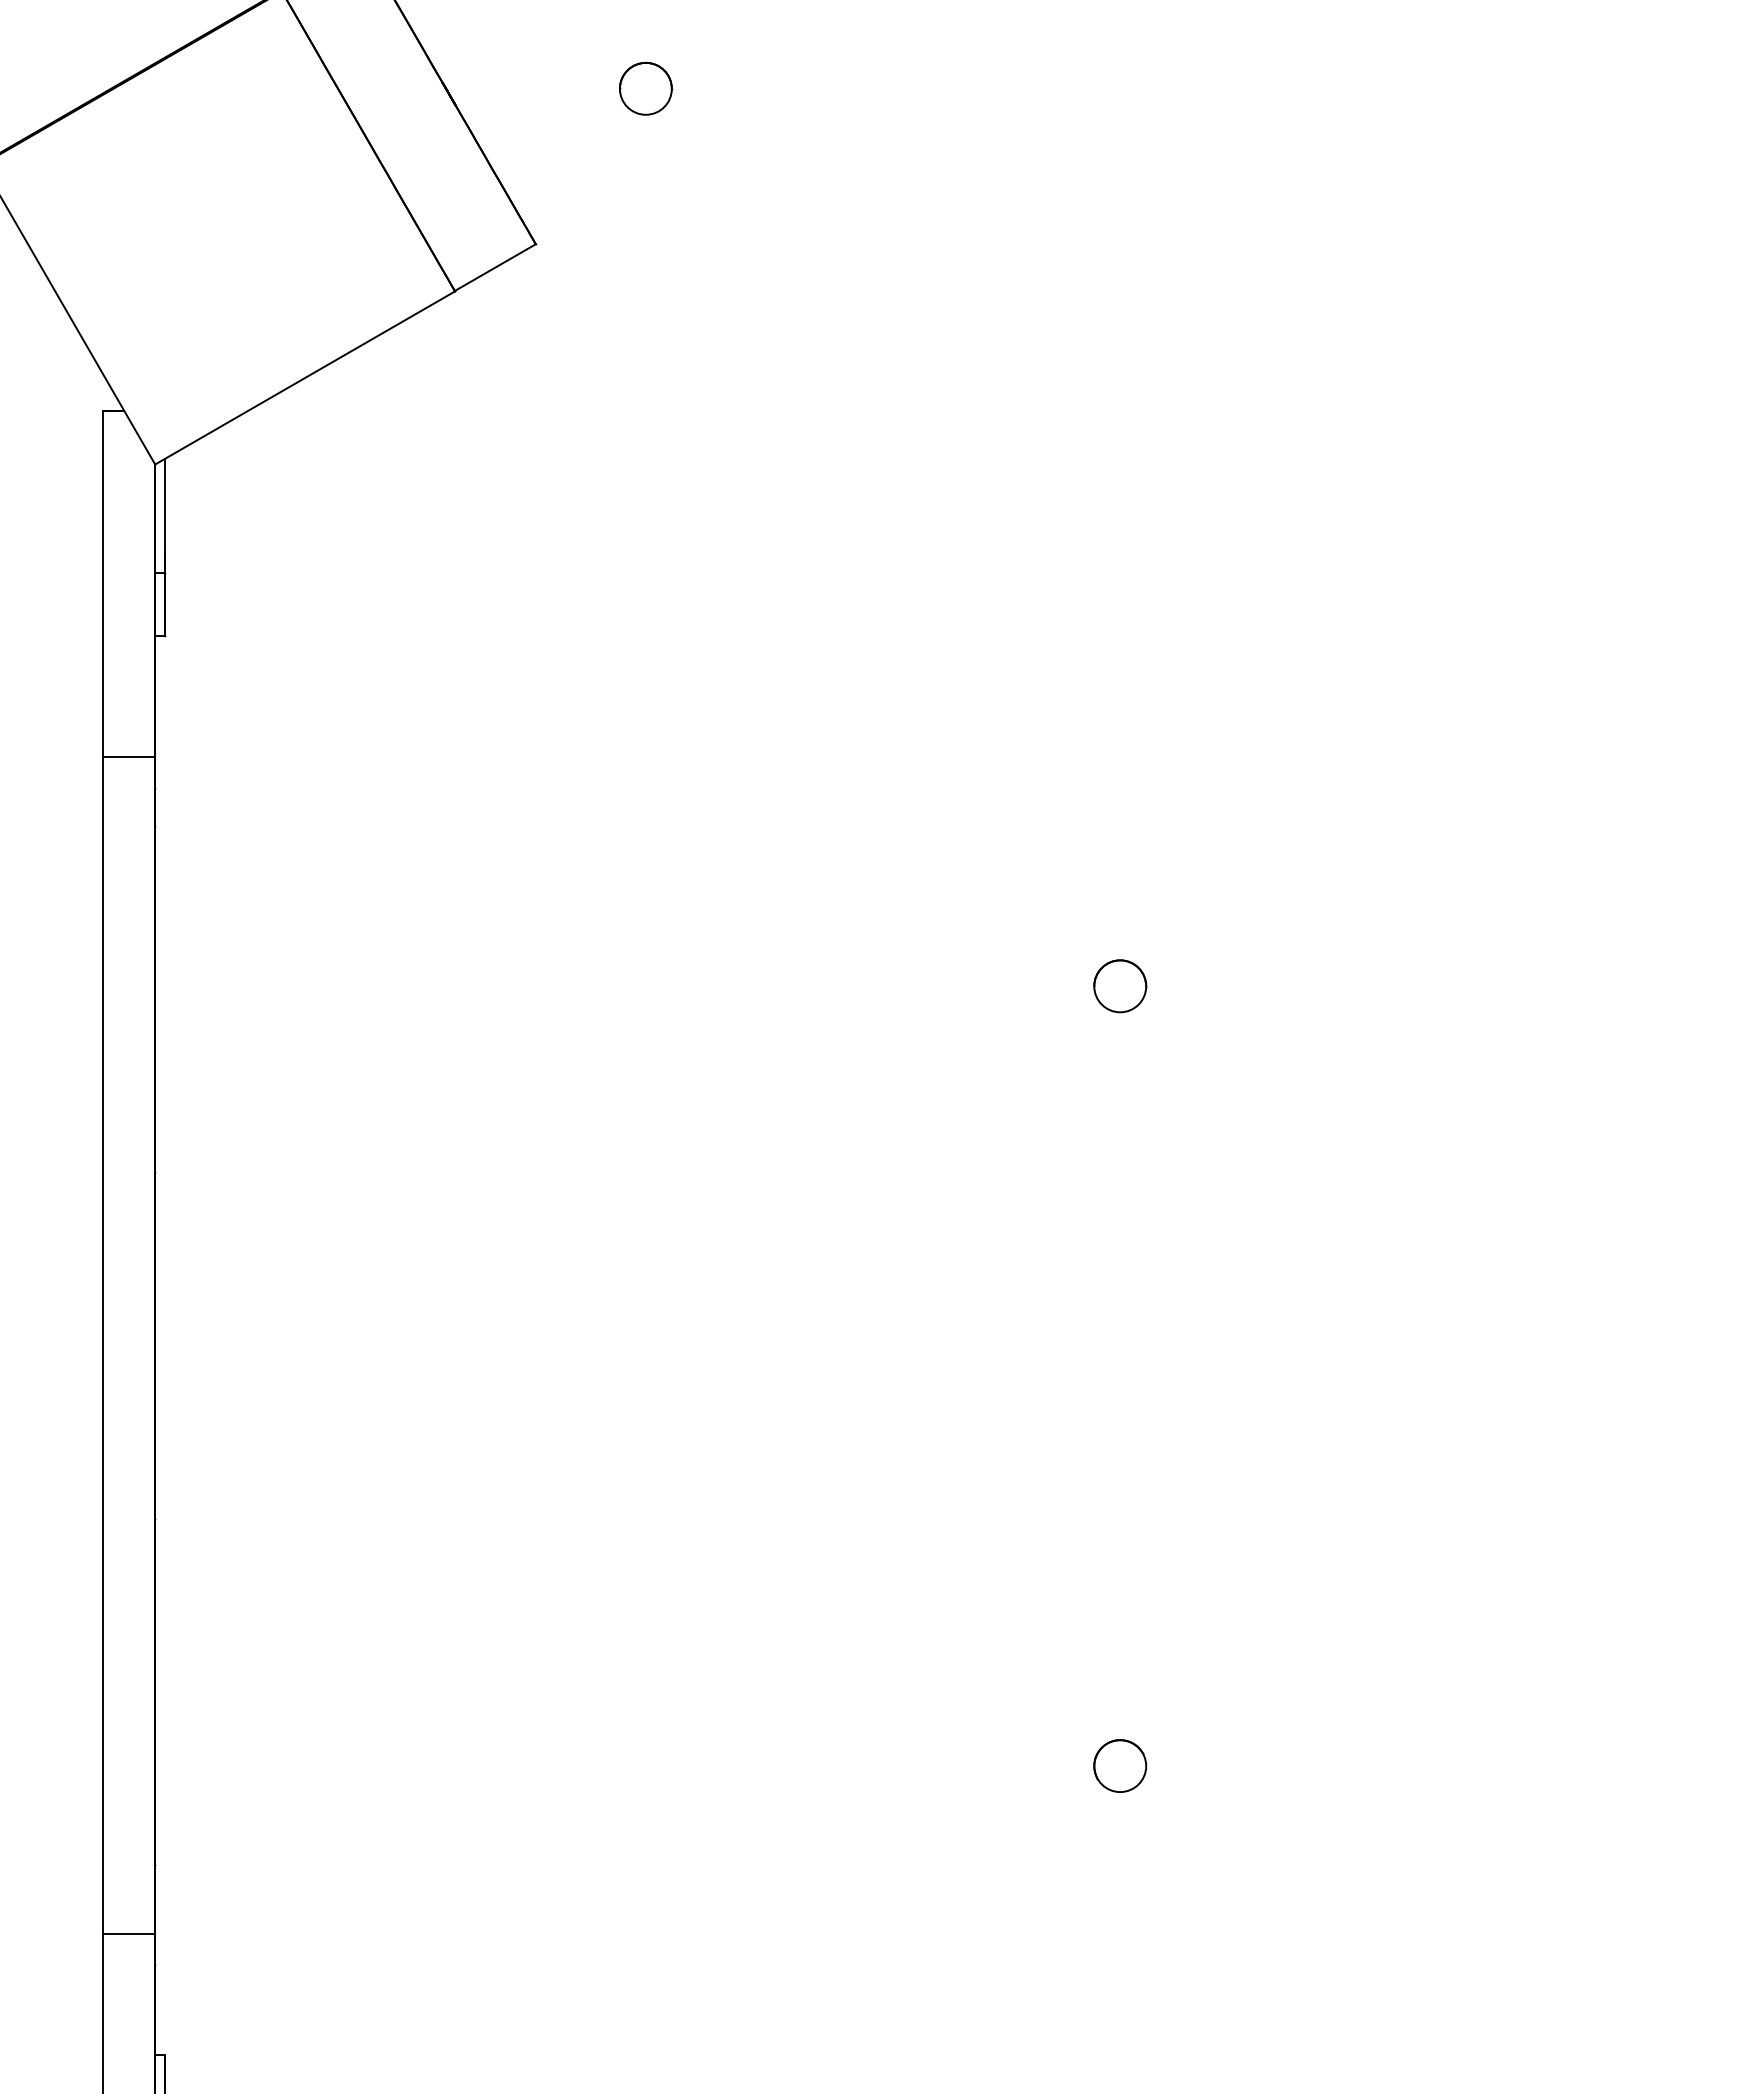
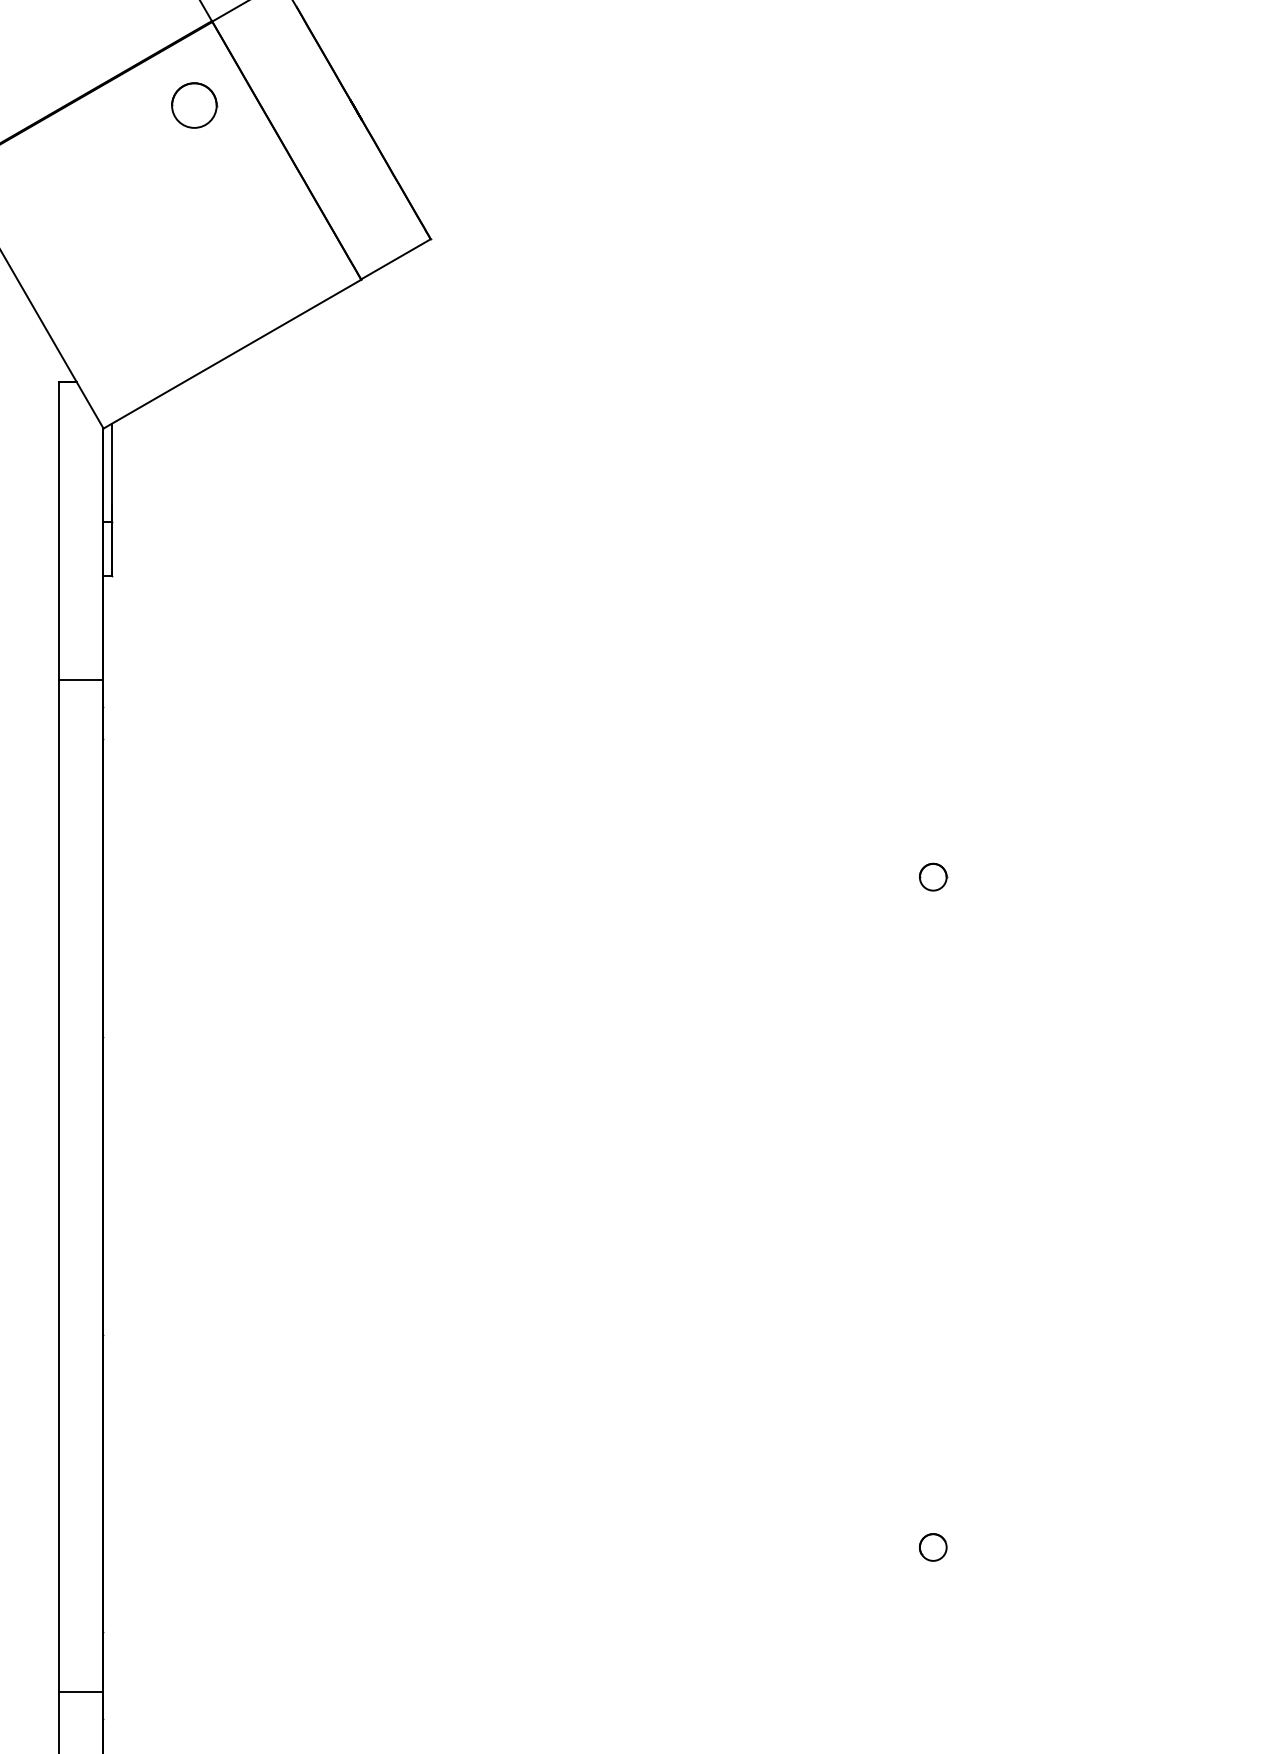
part: (646, 88) -> (194, 105), moved
part: (1120, 986) -> (933, 877), size x0.6
part: (1120, 1765) -> (933, 1547), size x0.6

